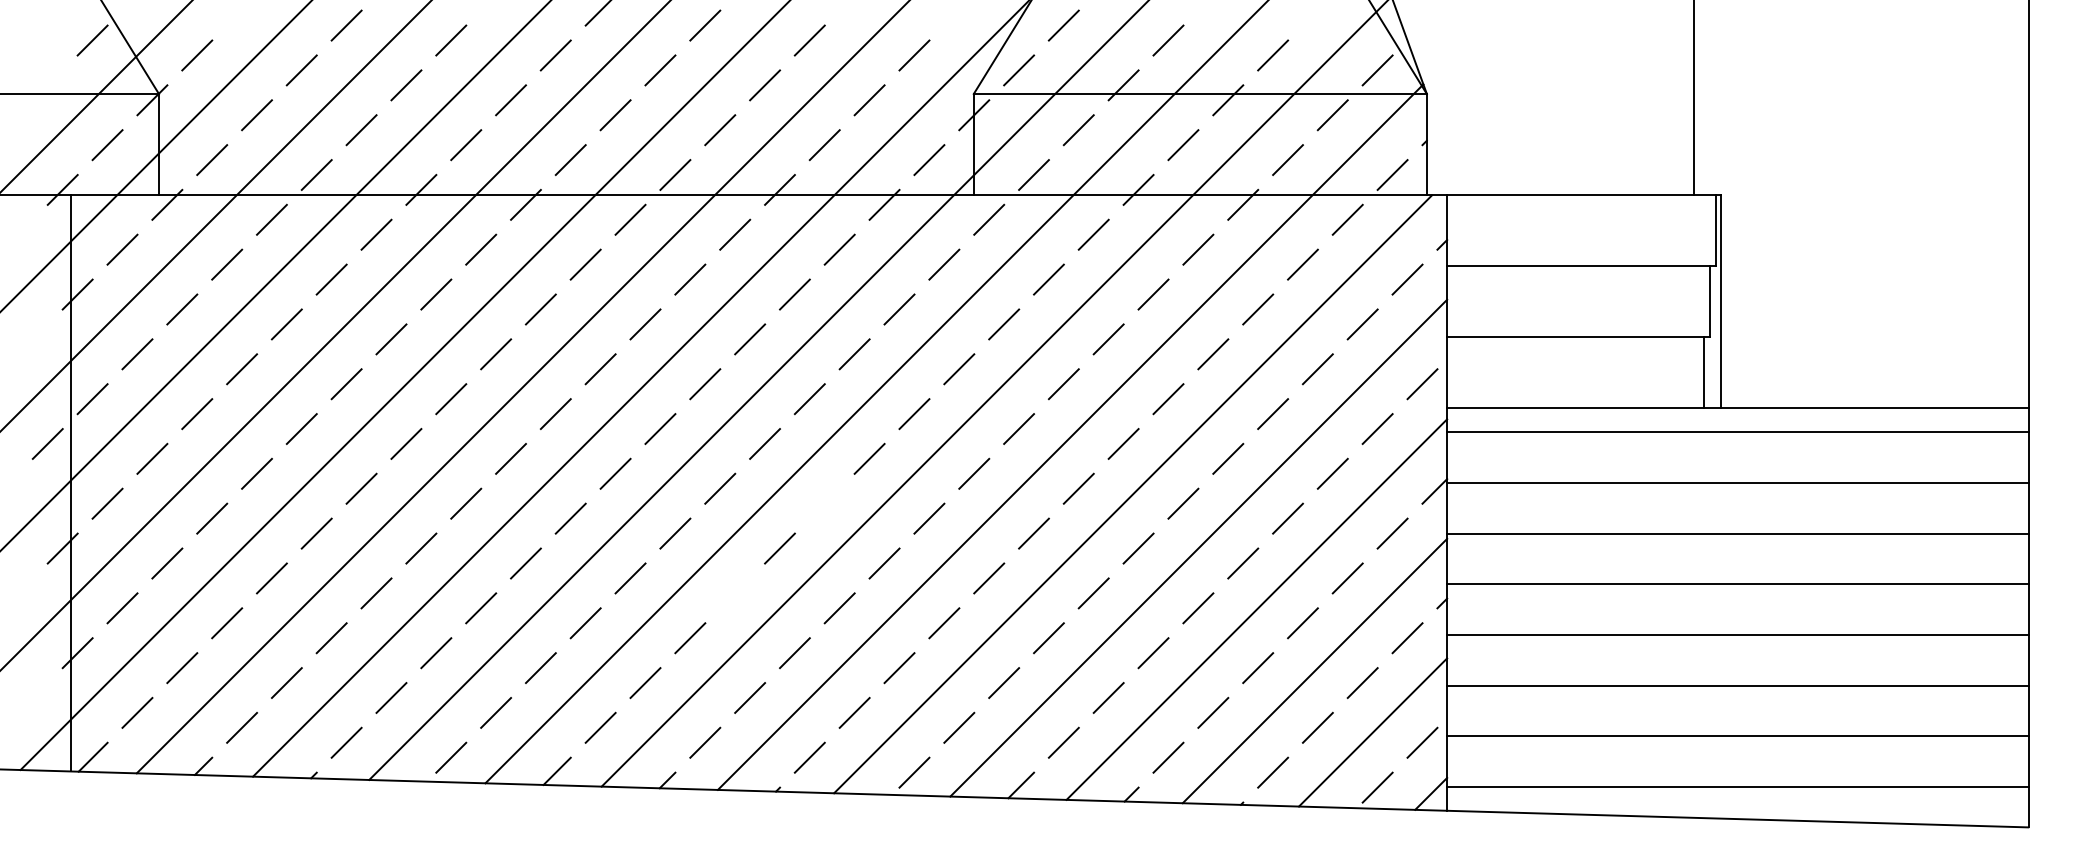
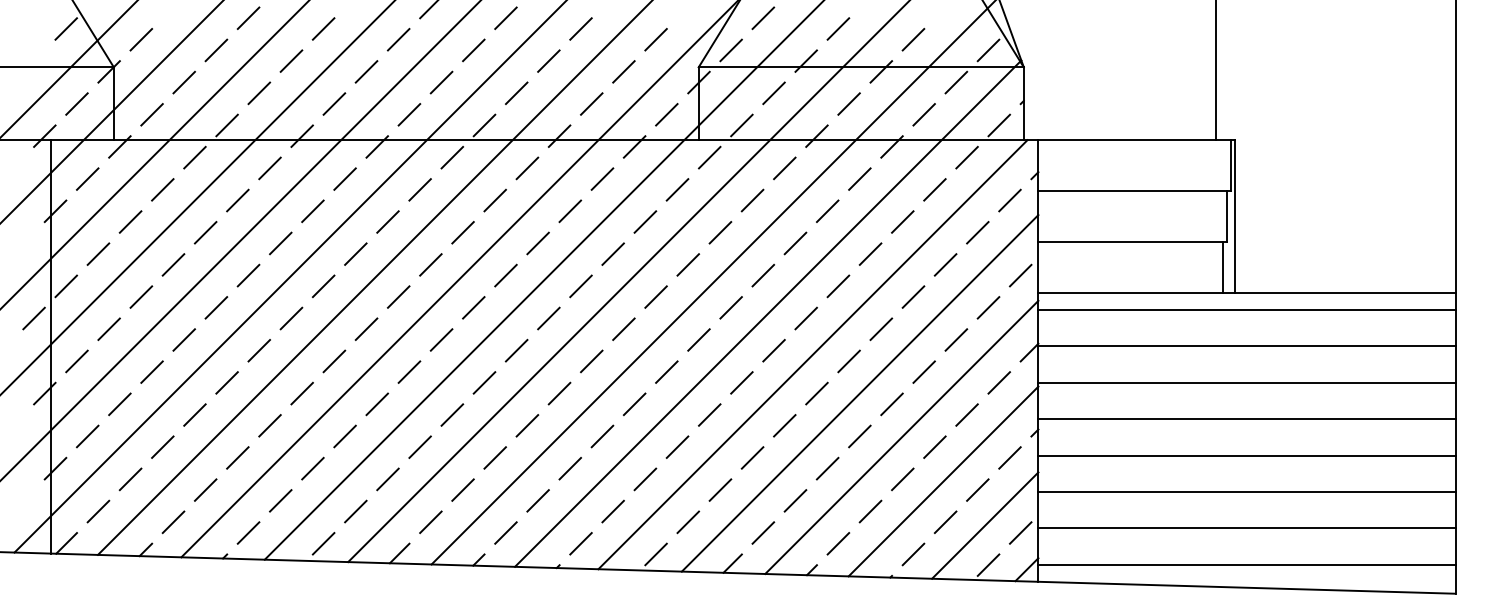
line: (824, 503) -> (591, 361), added
line: (735, 593) -> (527, 425), added

